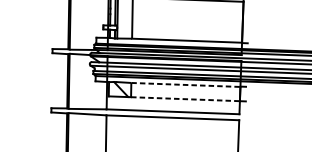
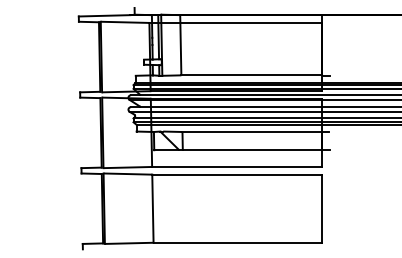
line: (185, 85) -> (252, 132), dashed -> solid
line: (185, 99) -> (252, 150), dashed -> solid

